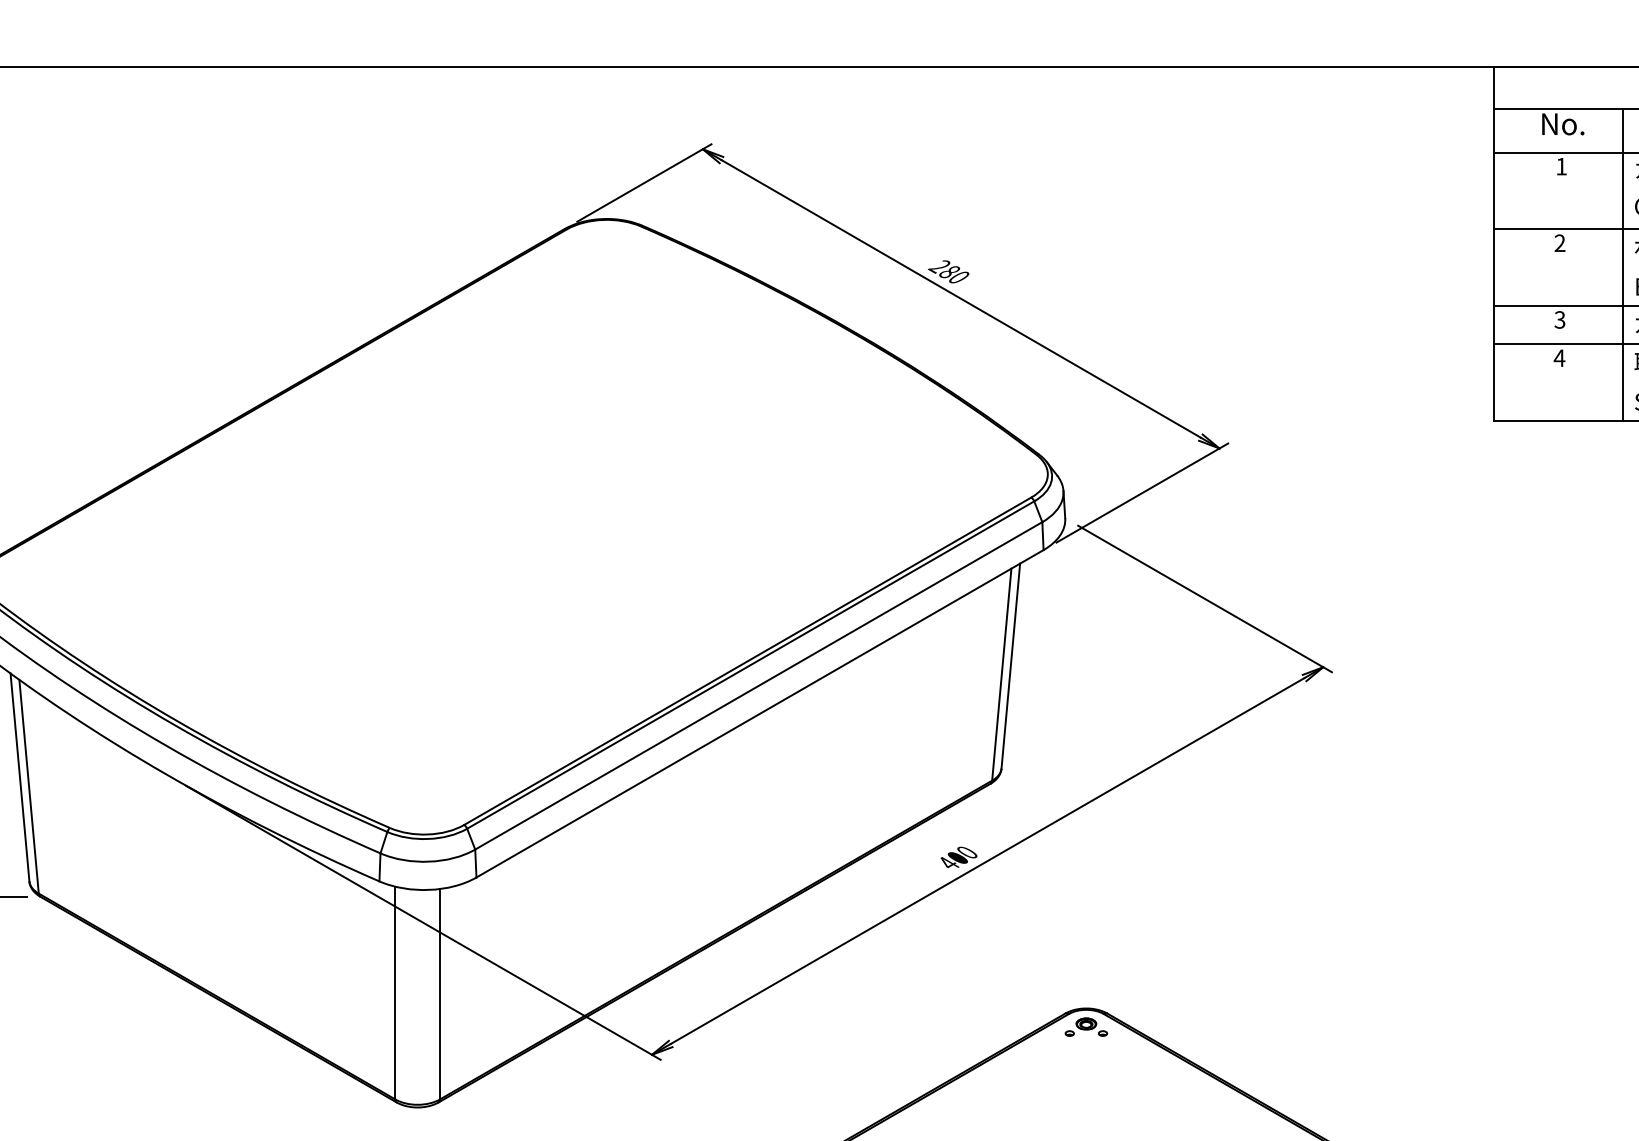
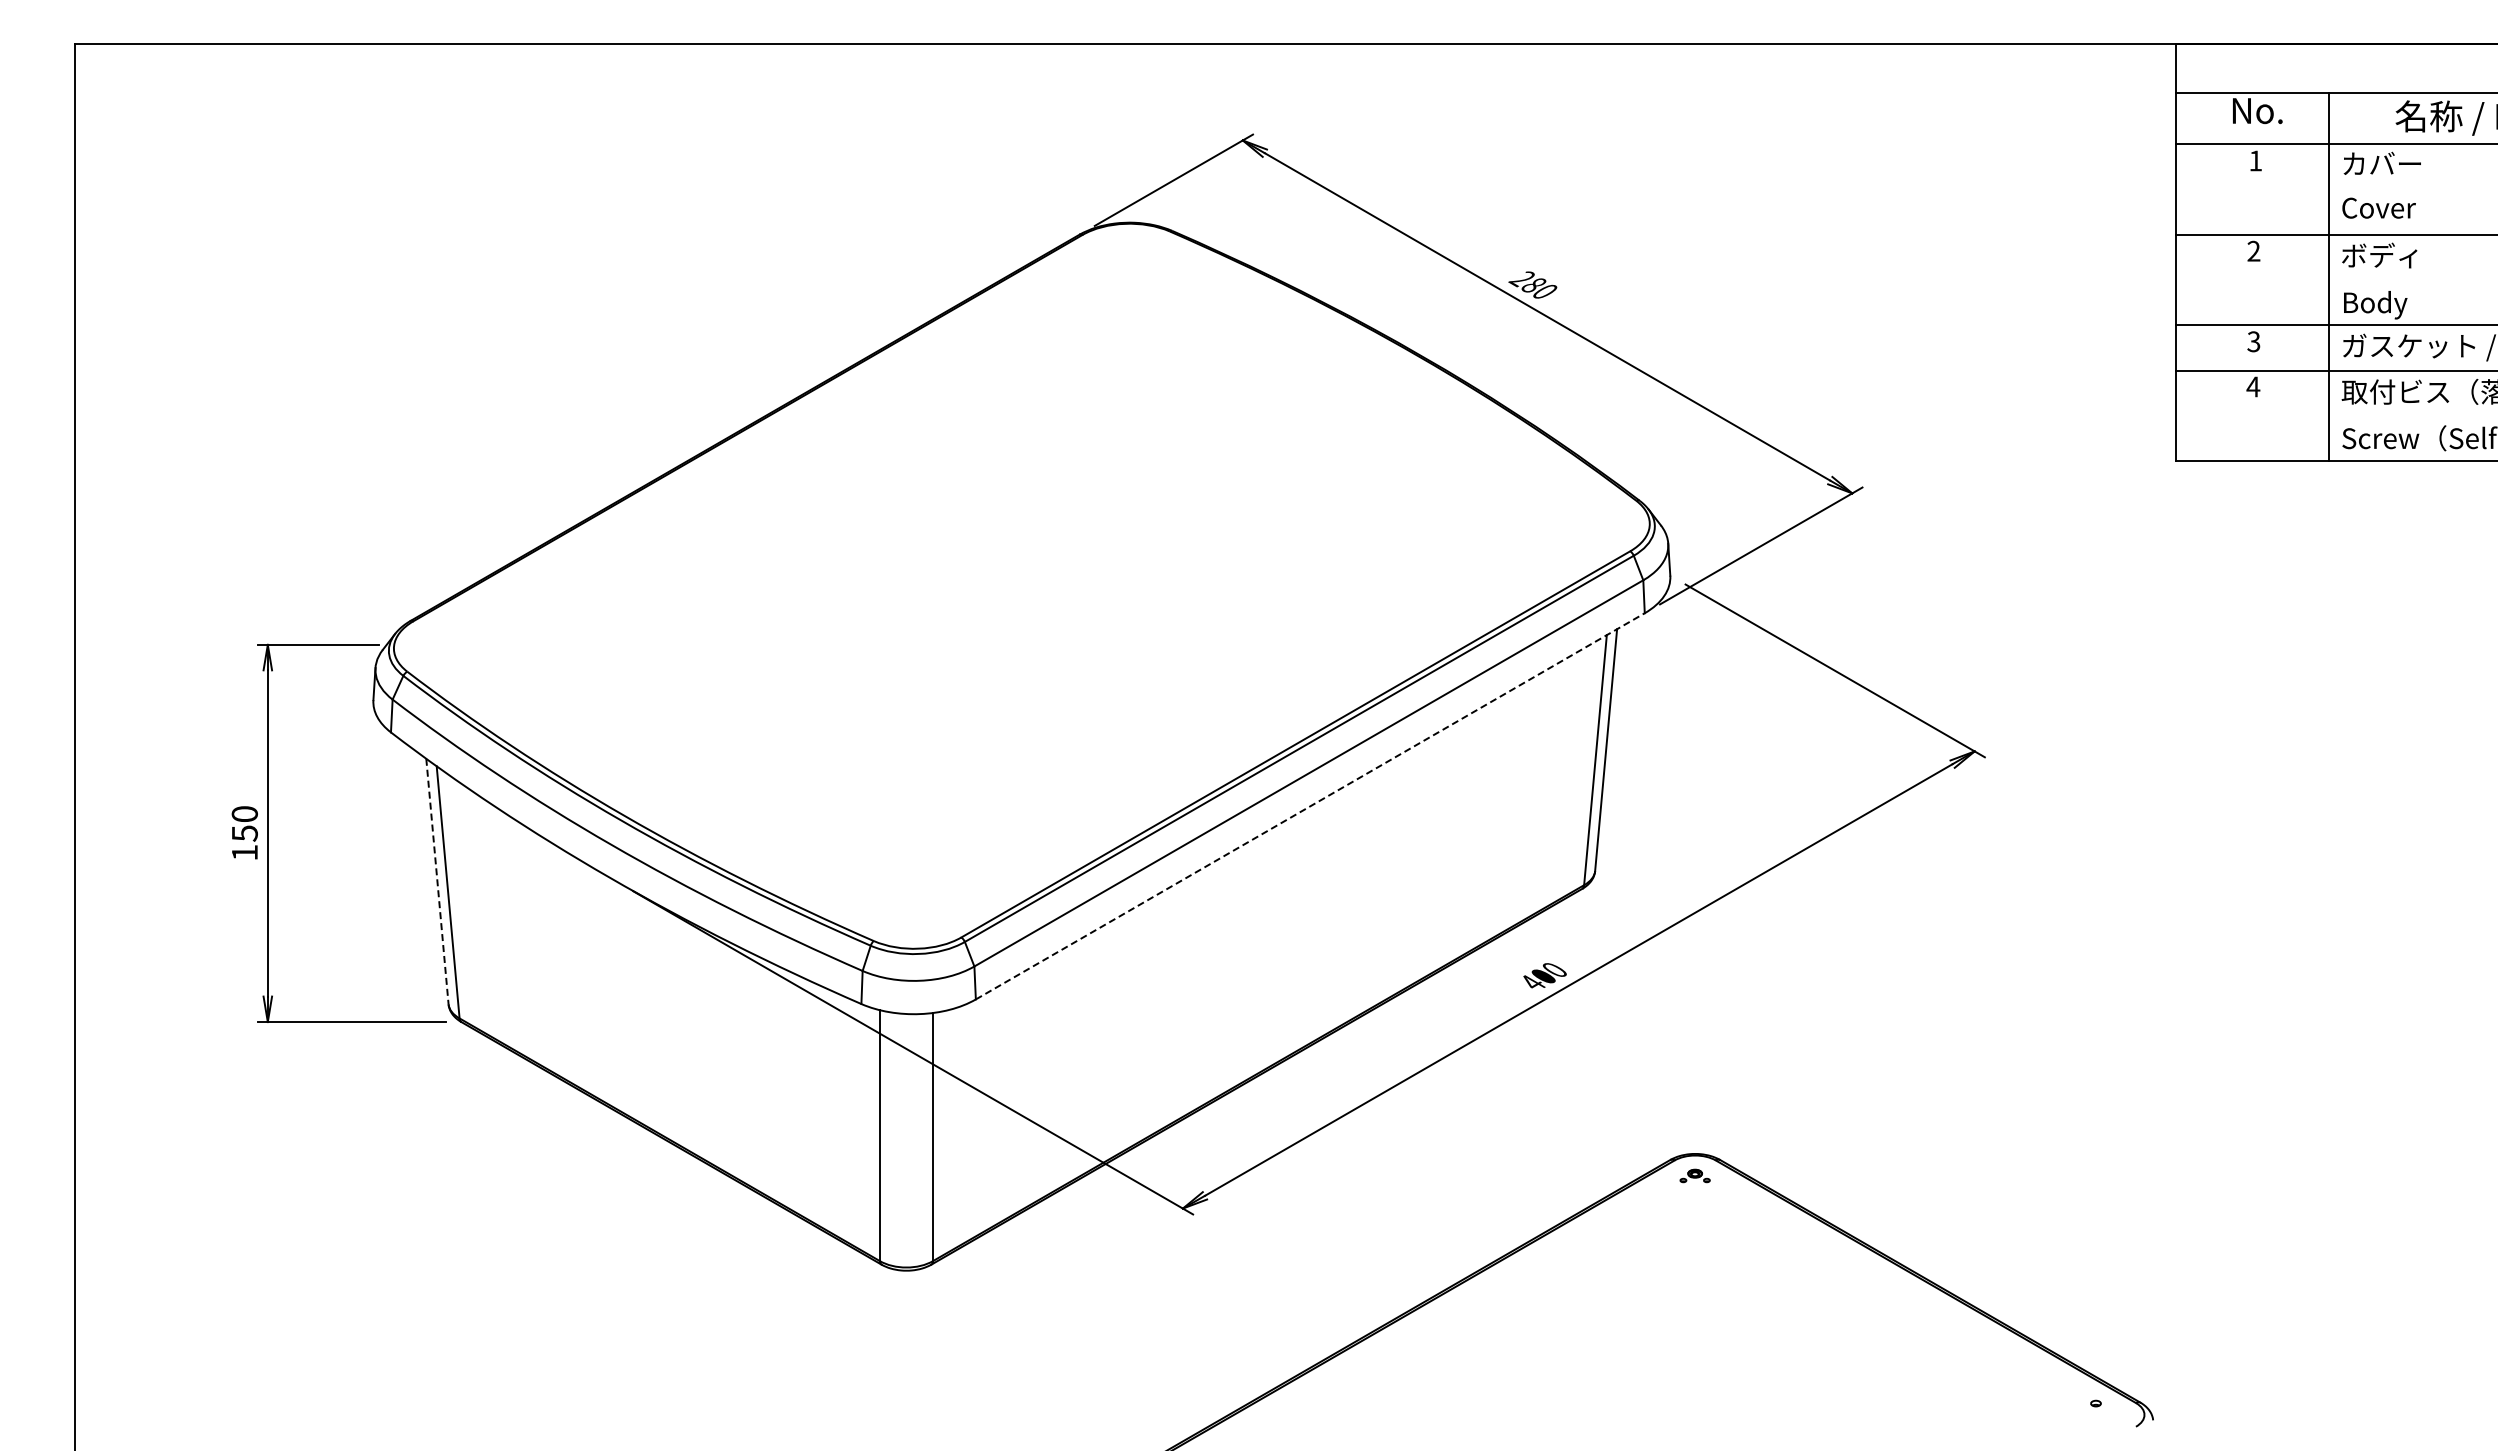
line: (760, 713) -> (1310, 806), solid -> dashed
line: (20, 778) -> (437, 882), solid -> dashed
part: (1085, 1026) -> (1694, 1175), size x0.6

